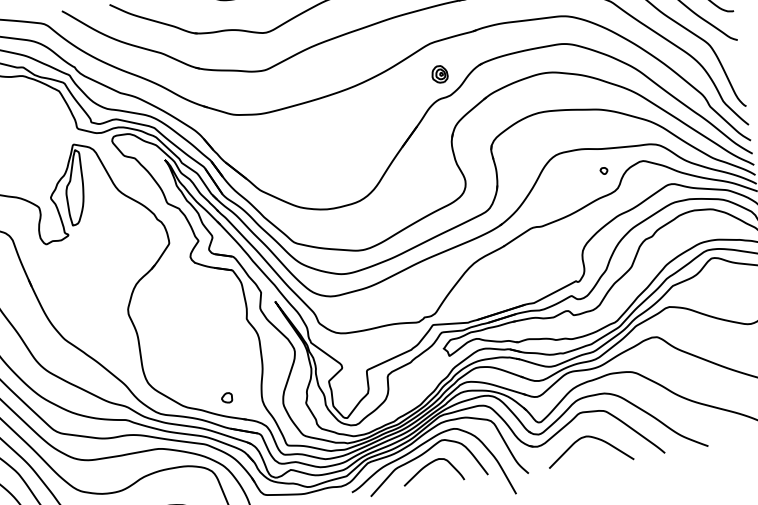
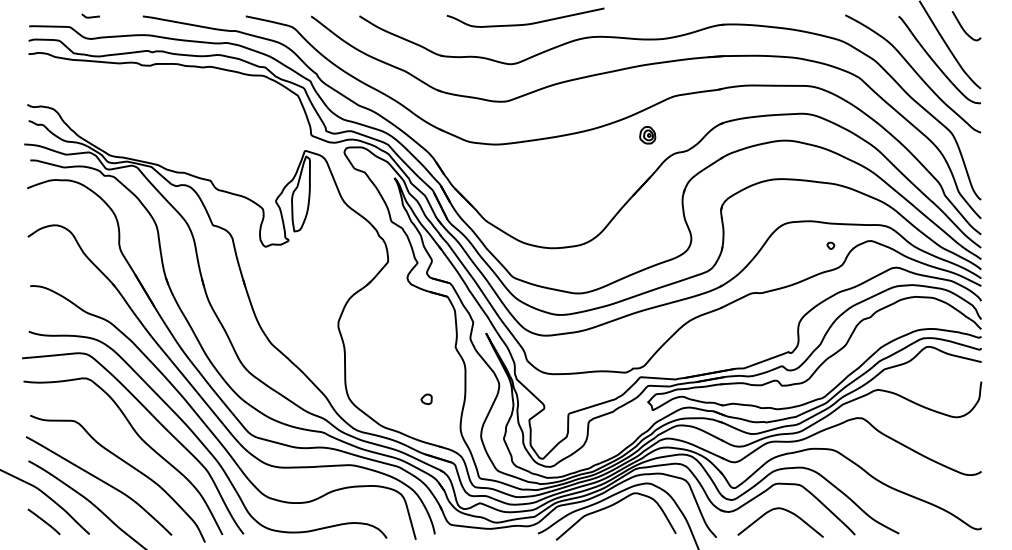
part: (439, 74) -> (647, 135), moved
part: (226, 397) -> (426, 398), moved
curve: (429, 465) -> (618, 516), removed

